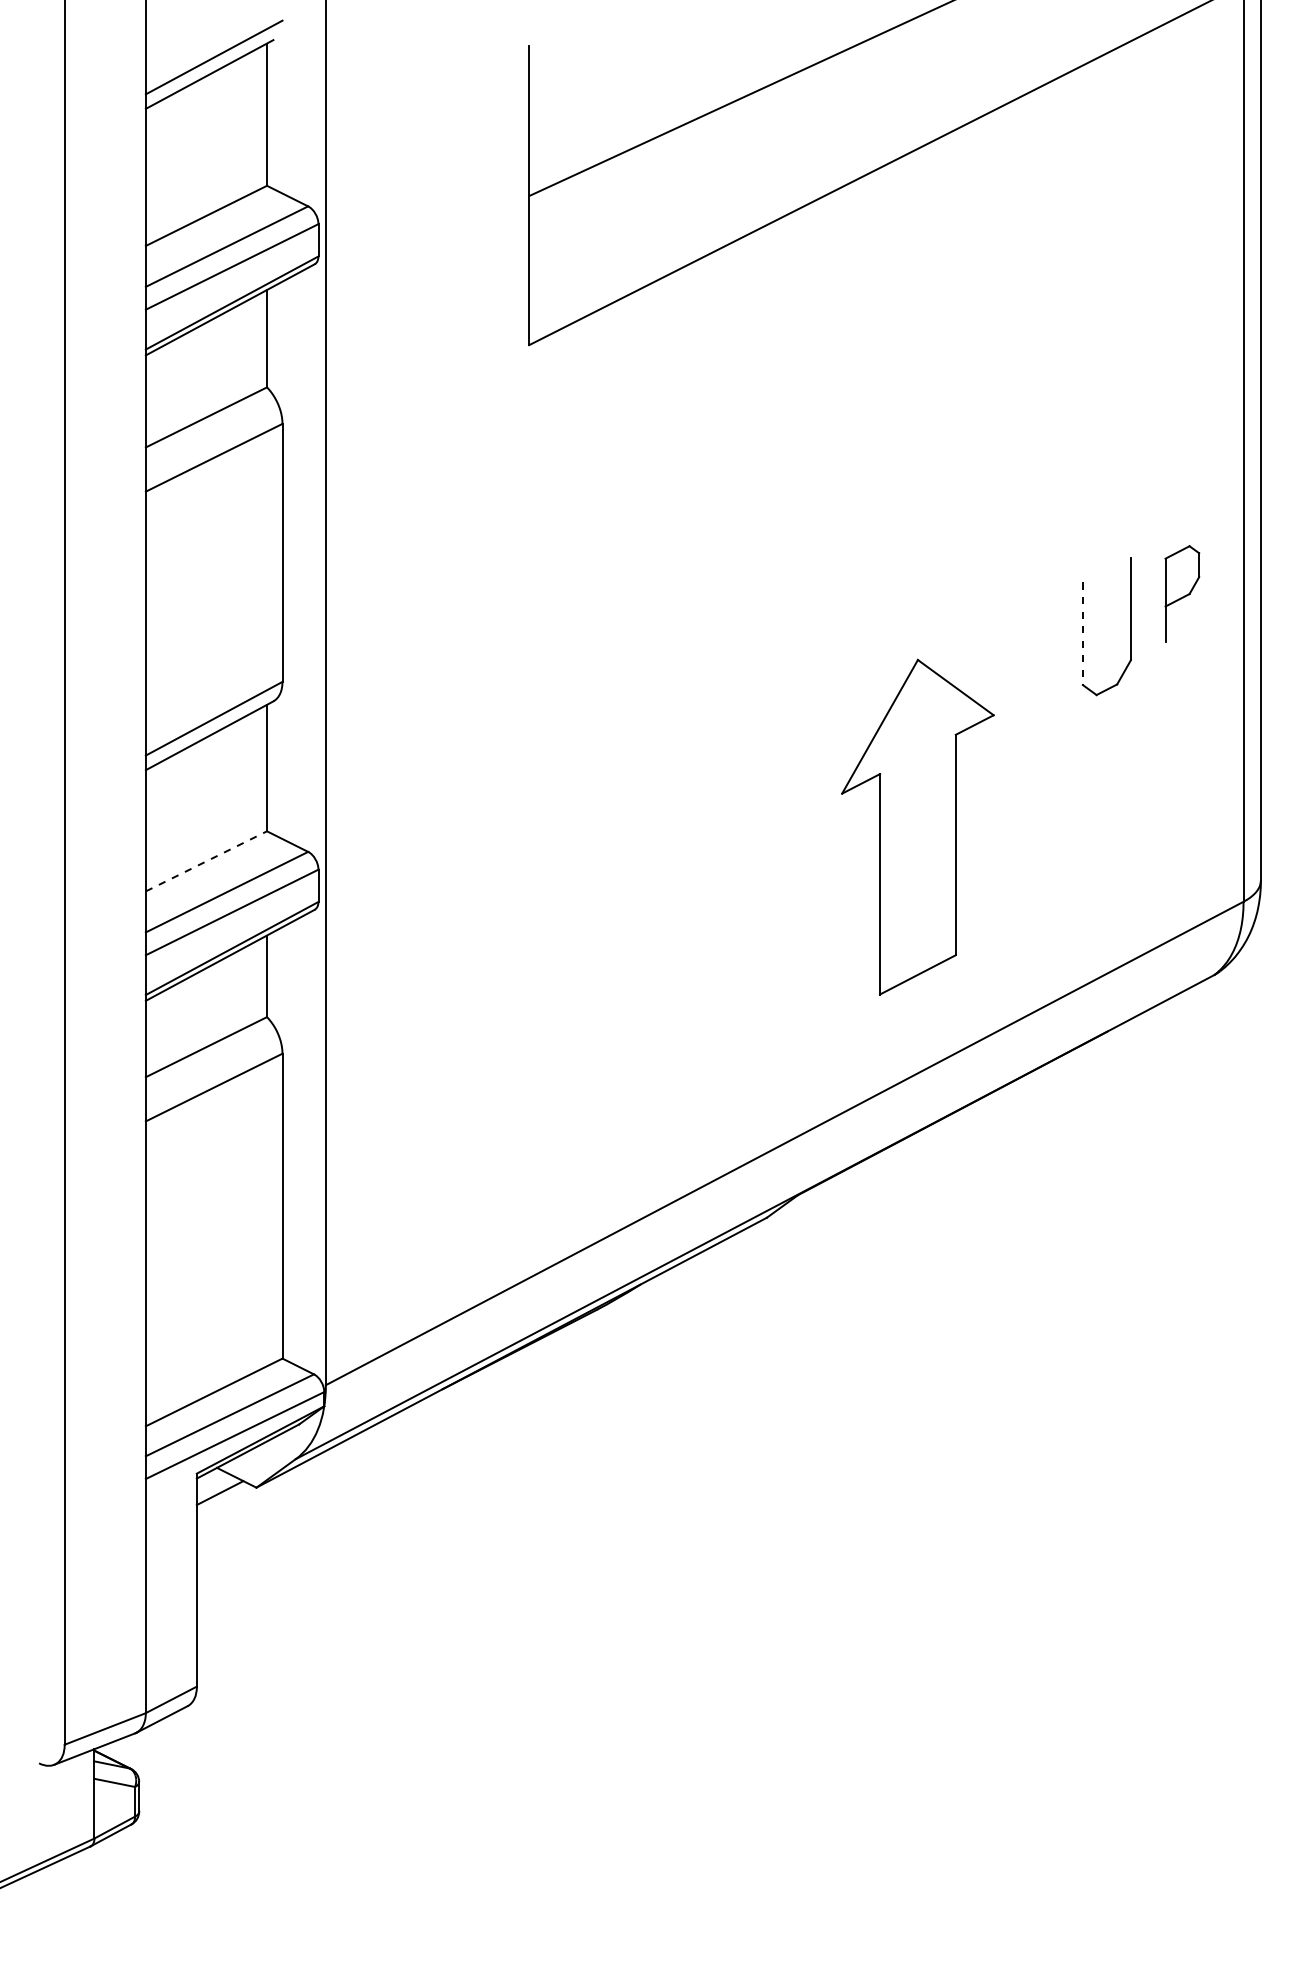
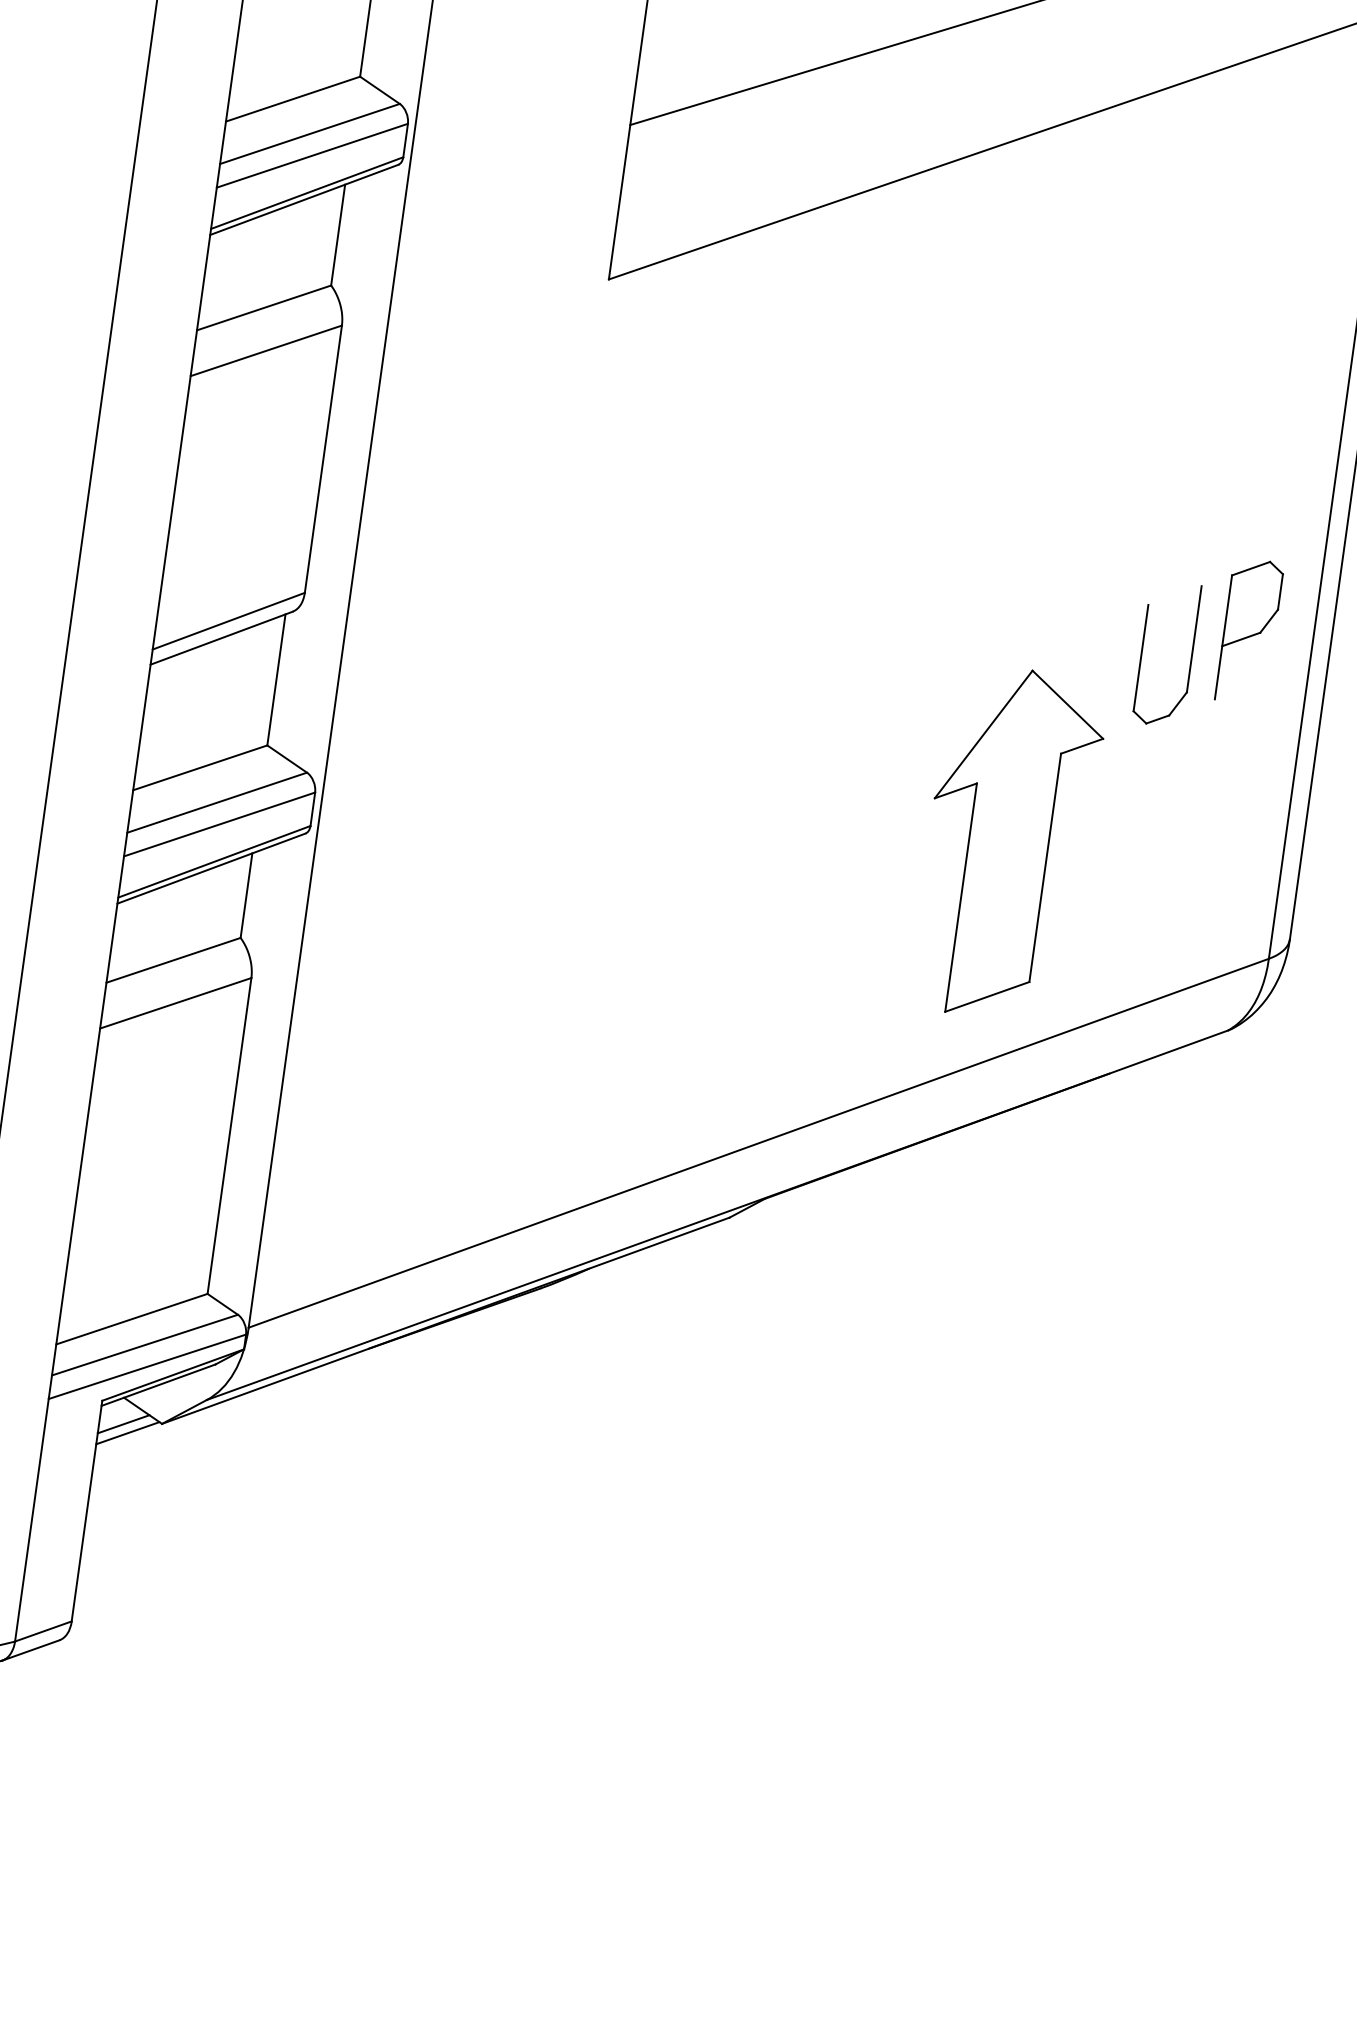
part: (1182, 593) -> (1249, 630), size x1.43
line: (1082, 634) -> (1140, 658), dashed -> solid
part: (917, 826) -> (1008, 843), moved
line: (206, 861) -> (200, 768), dashed -> solid
line: (224, 1500) -> (127, 1432), added

